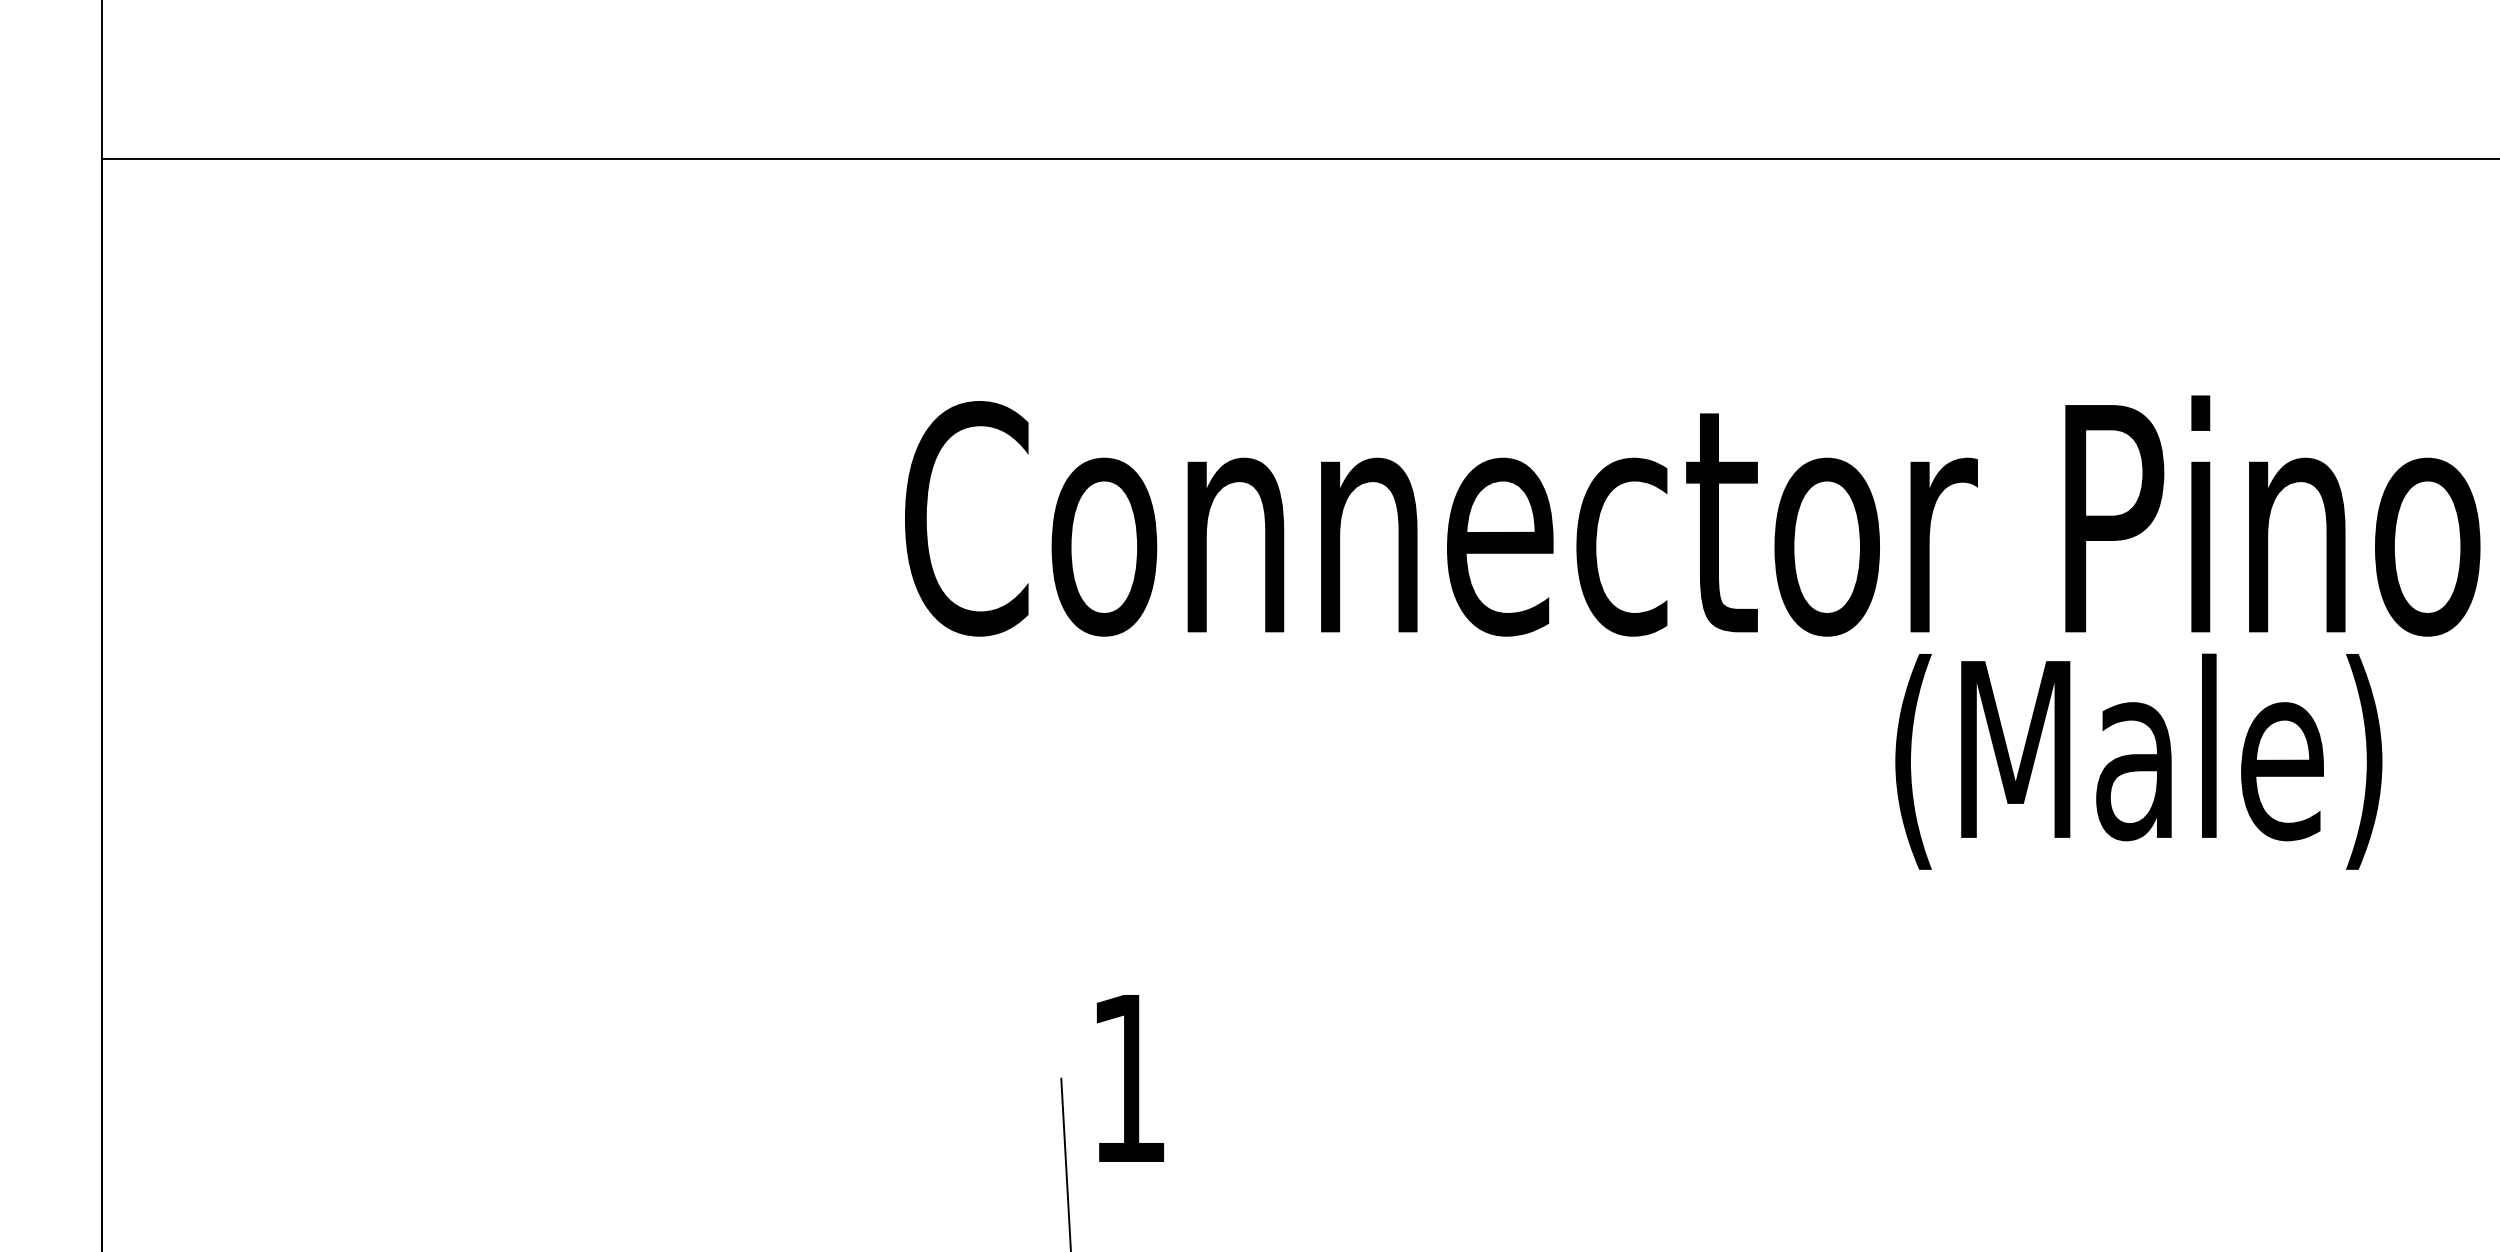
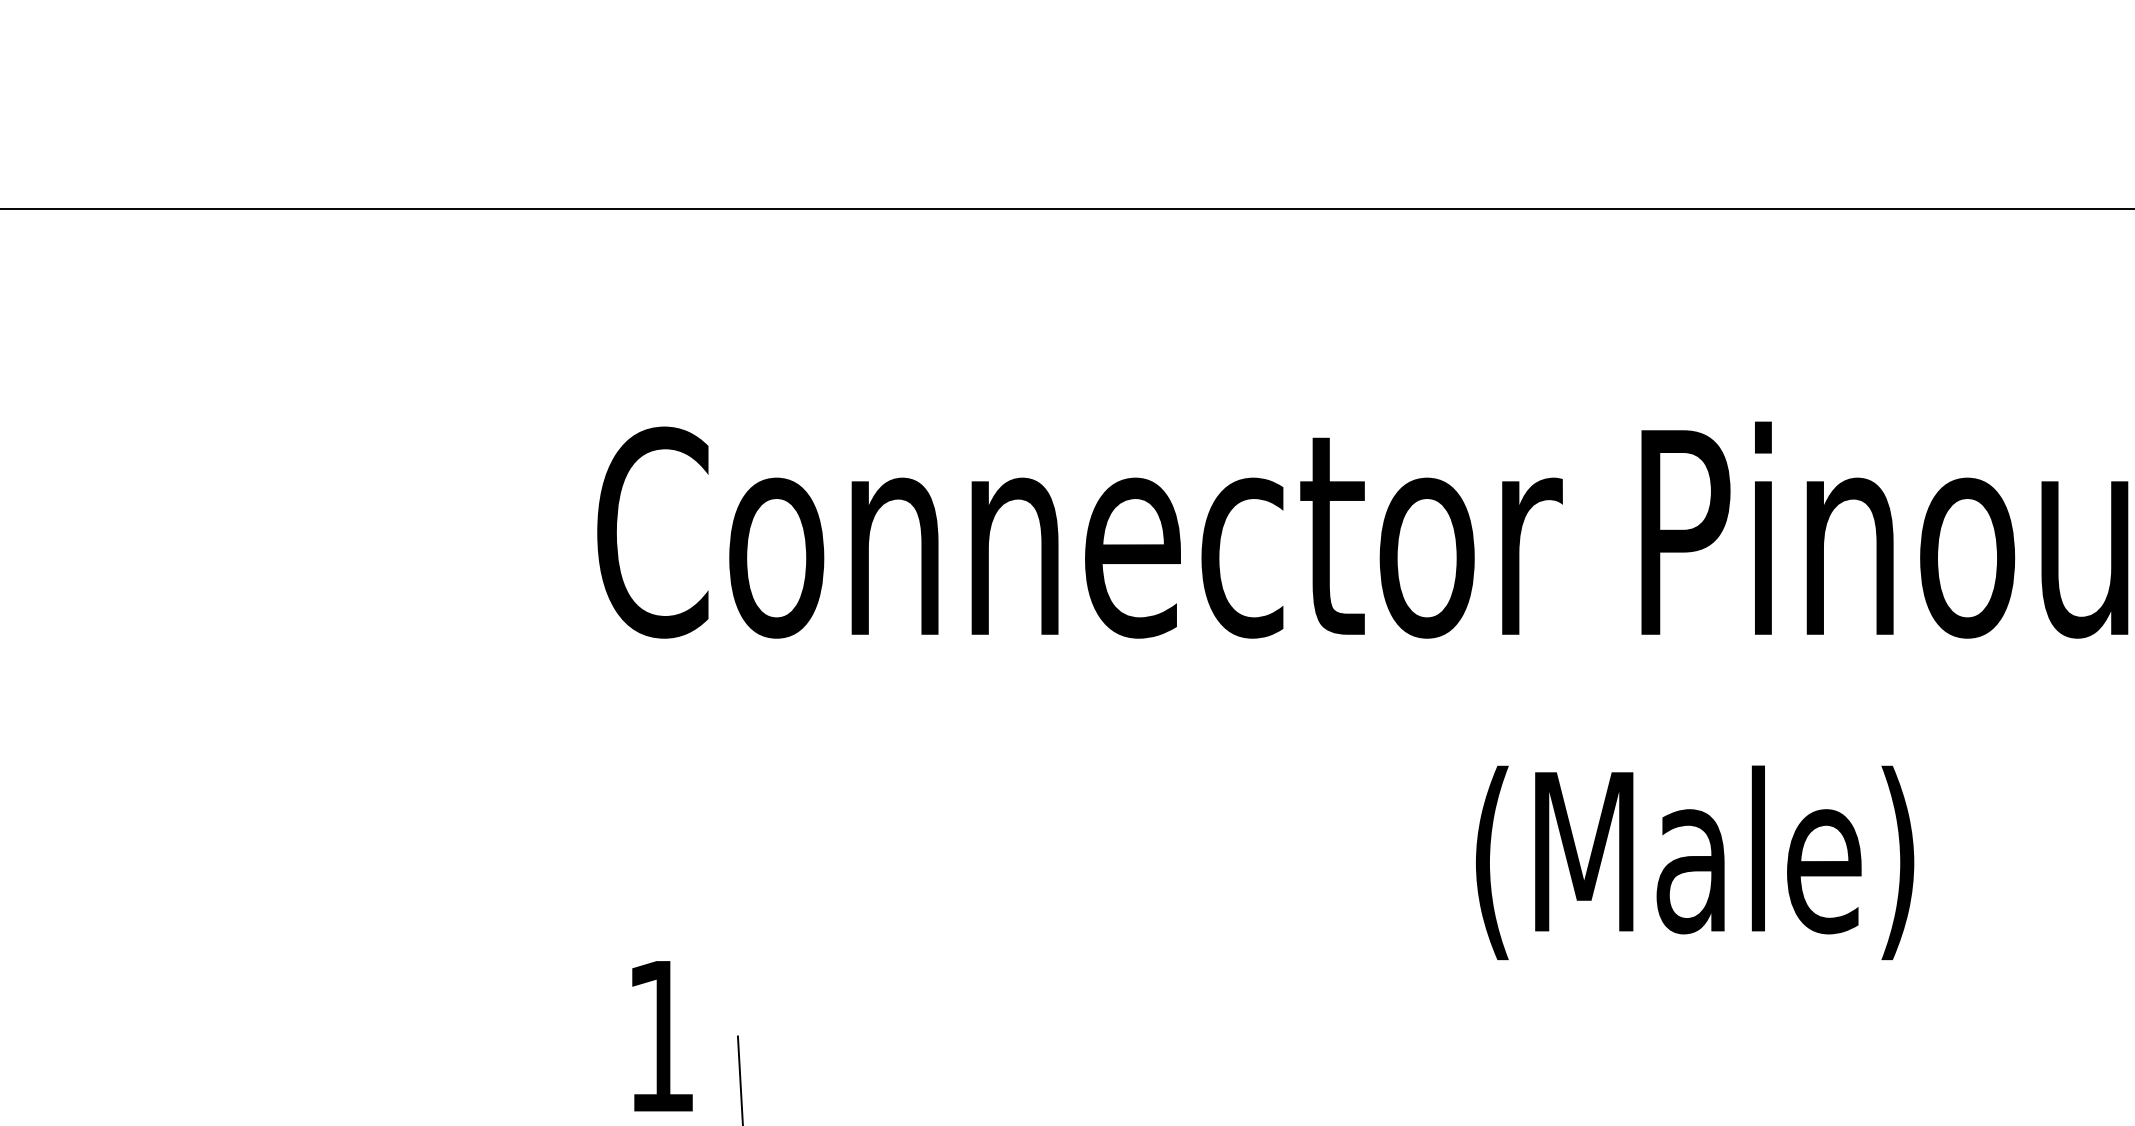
text: (2138, 761) -> (1694, 862), moved
text: (1130, 1078) -> (662, 1036), moved

